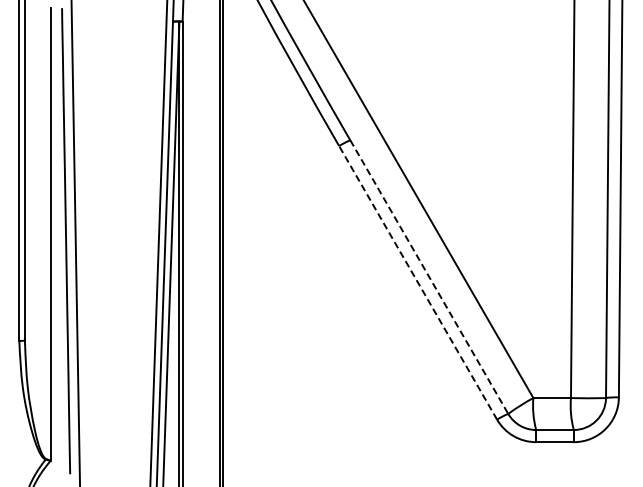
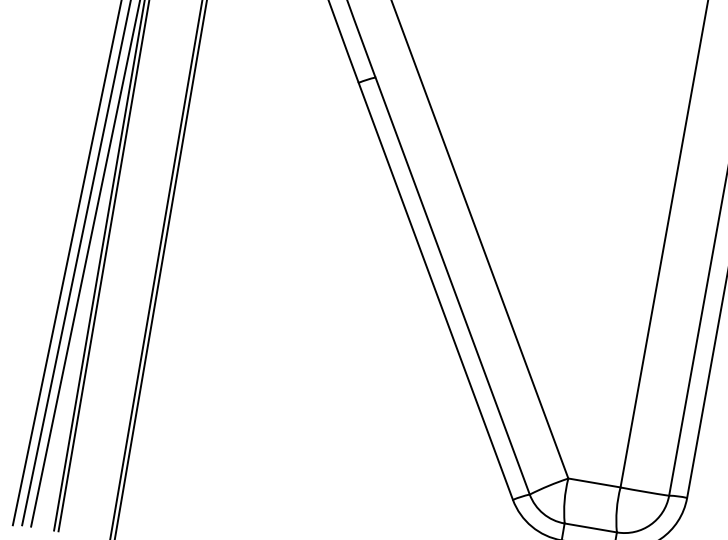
line: (429, 277) -> (452, 286), dashed -> solid
line: (418, 282) -> (436, 290), dashed -> solid

